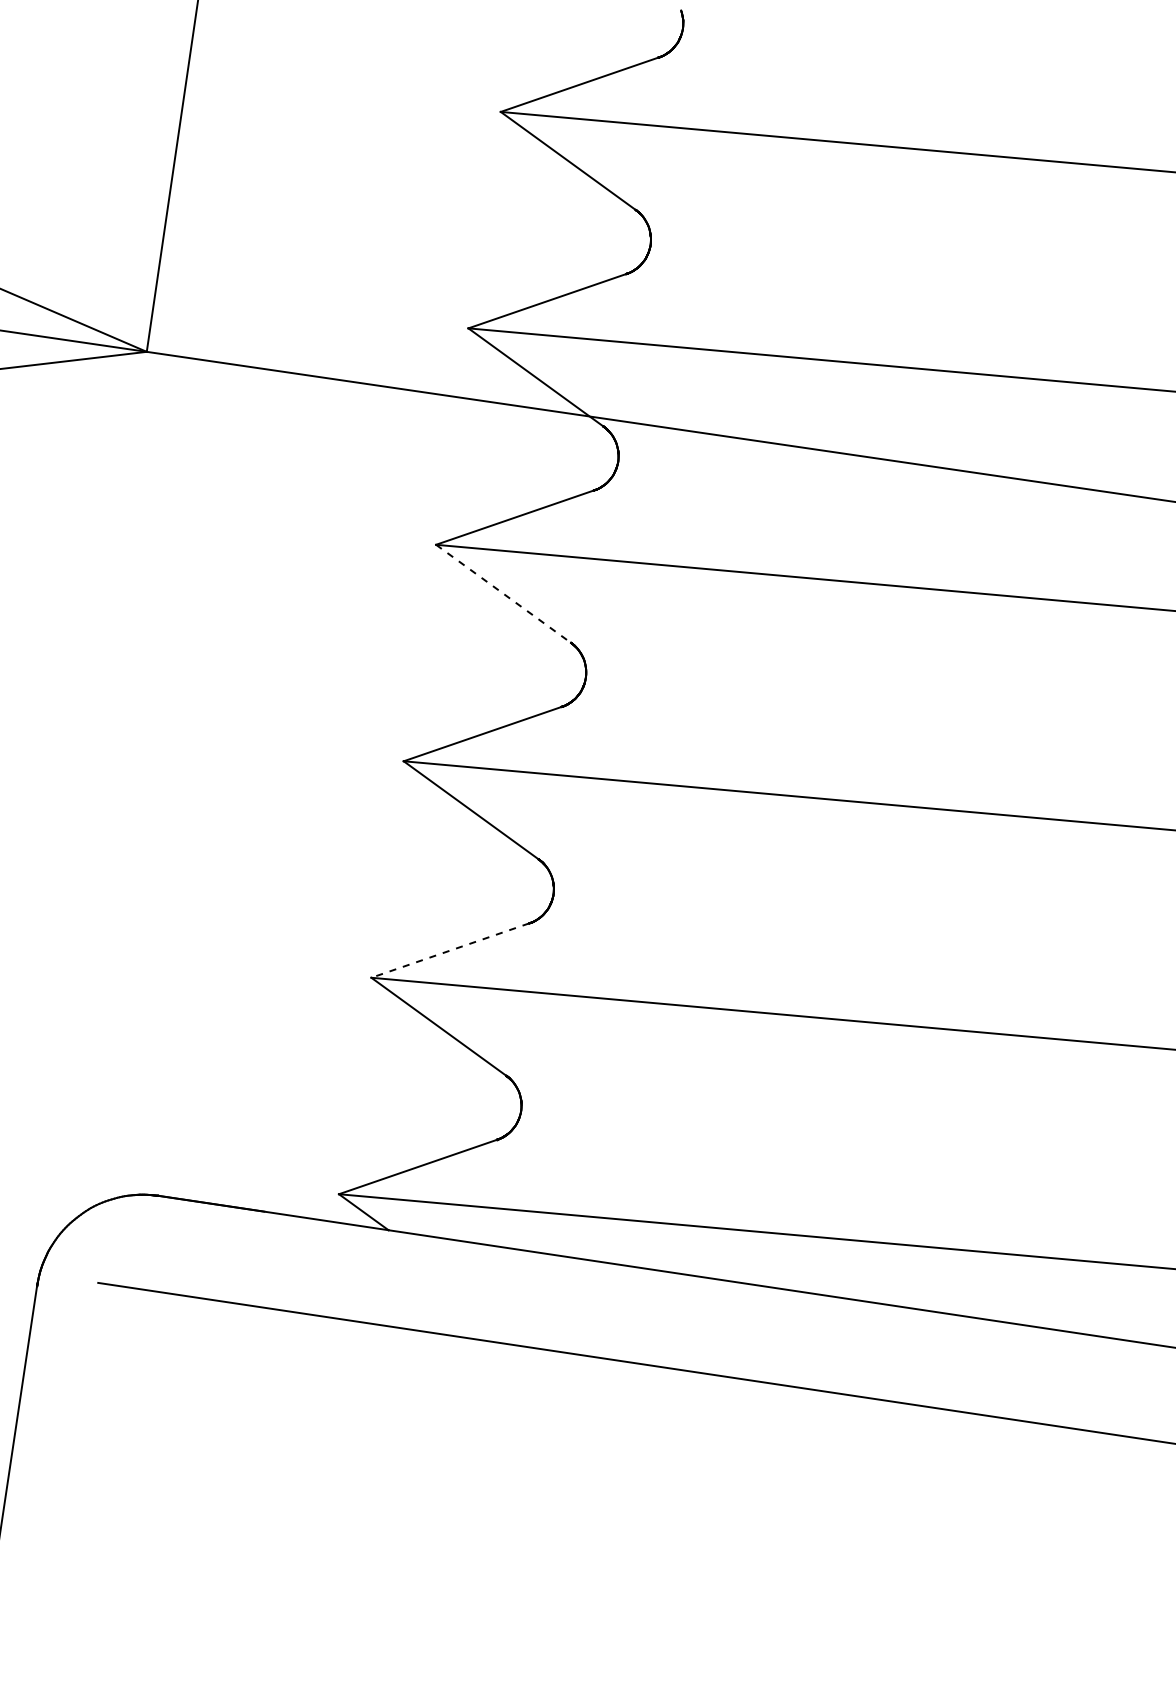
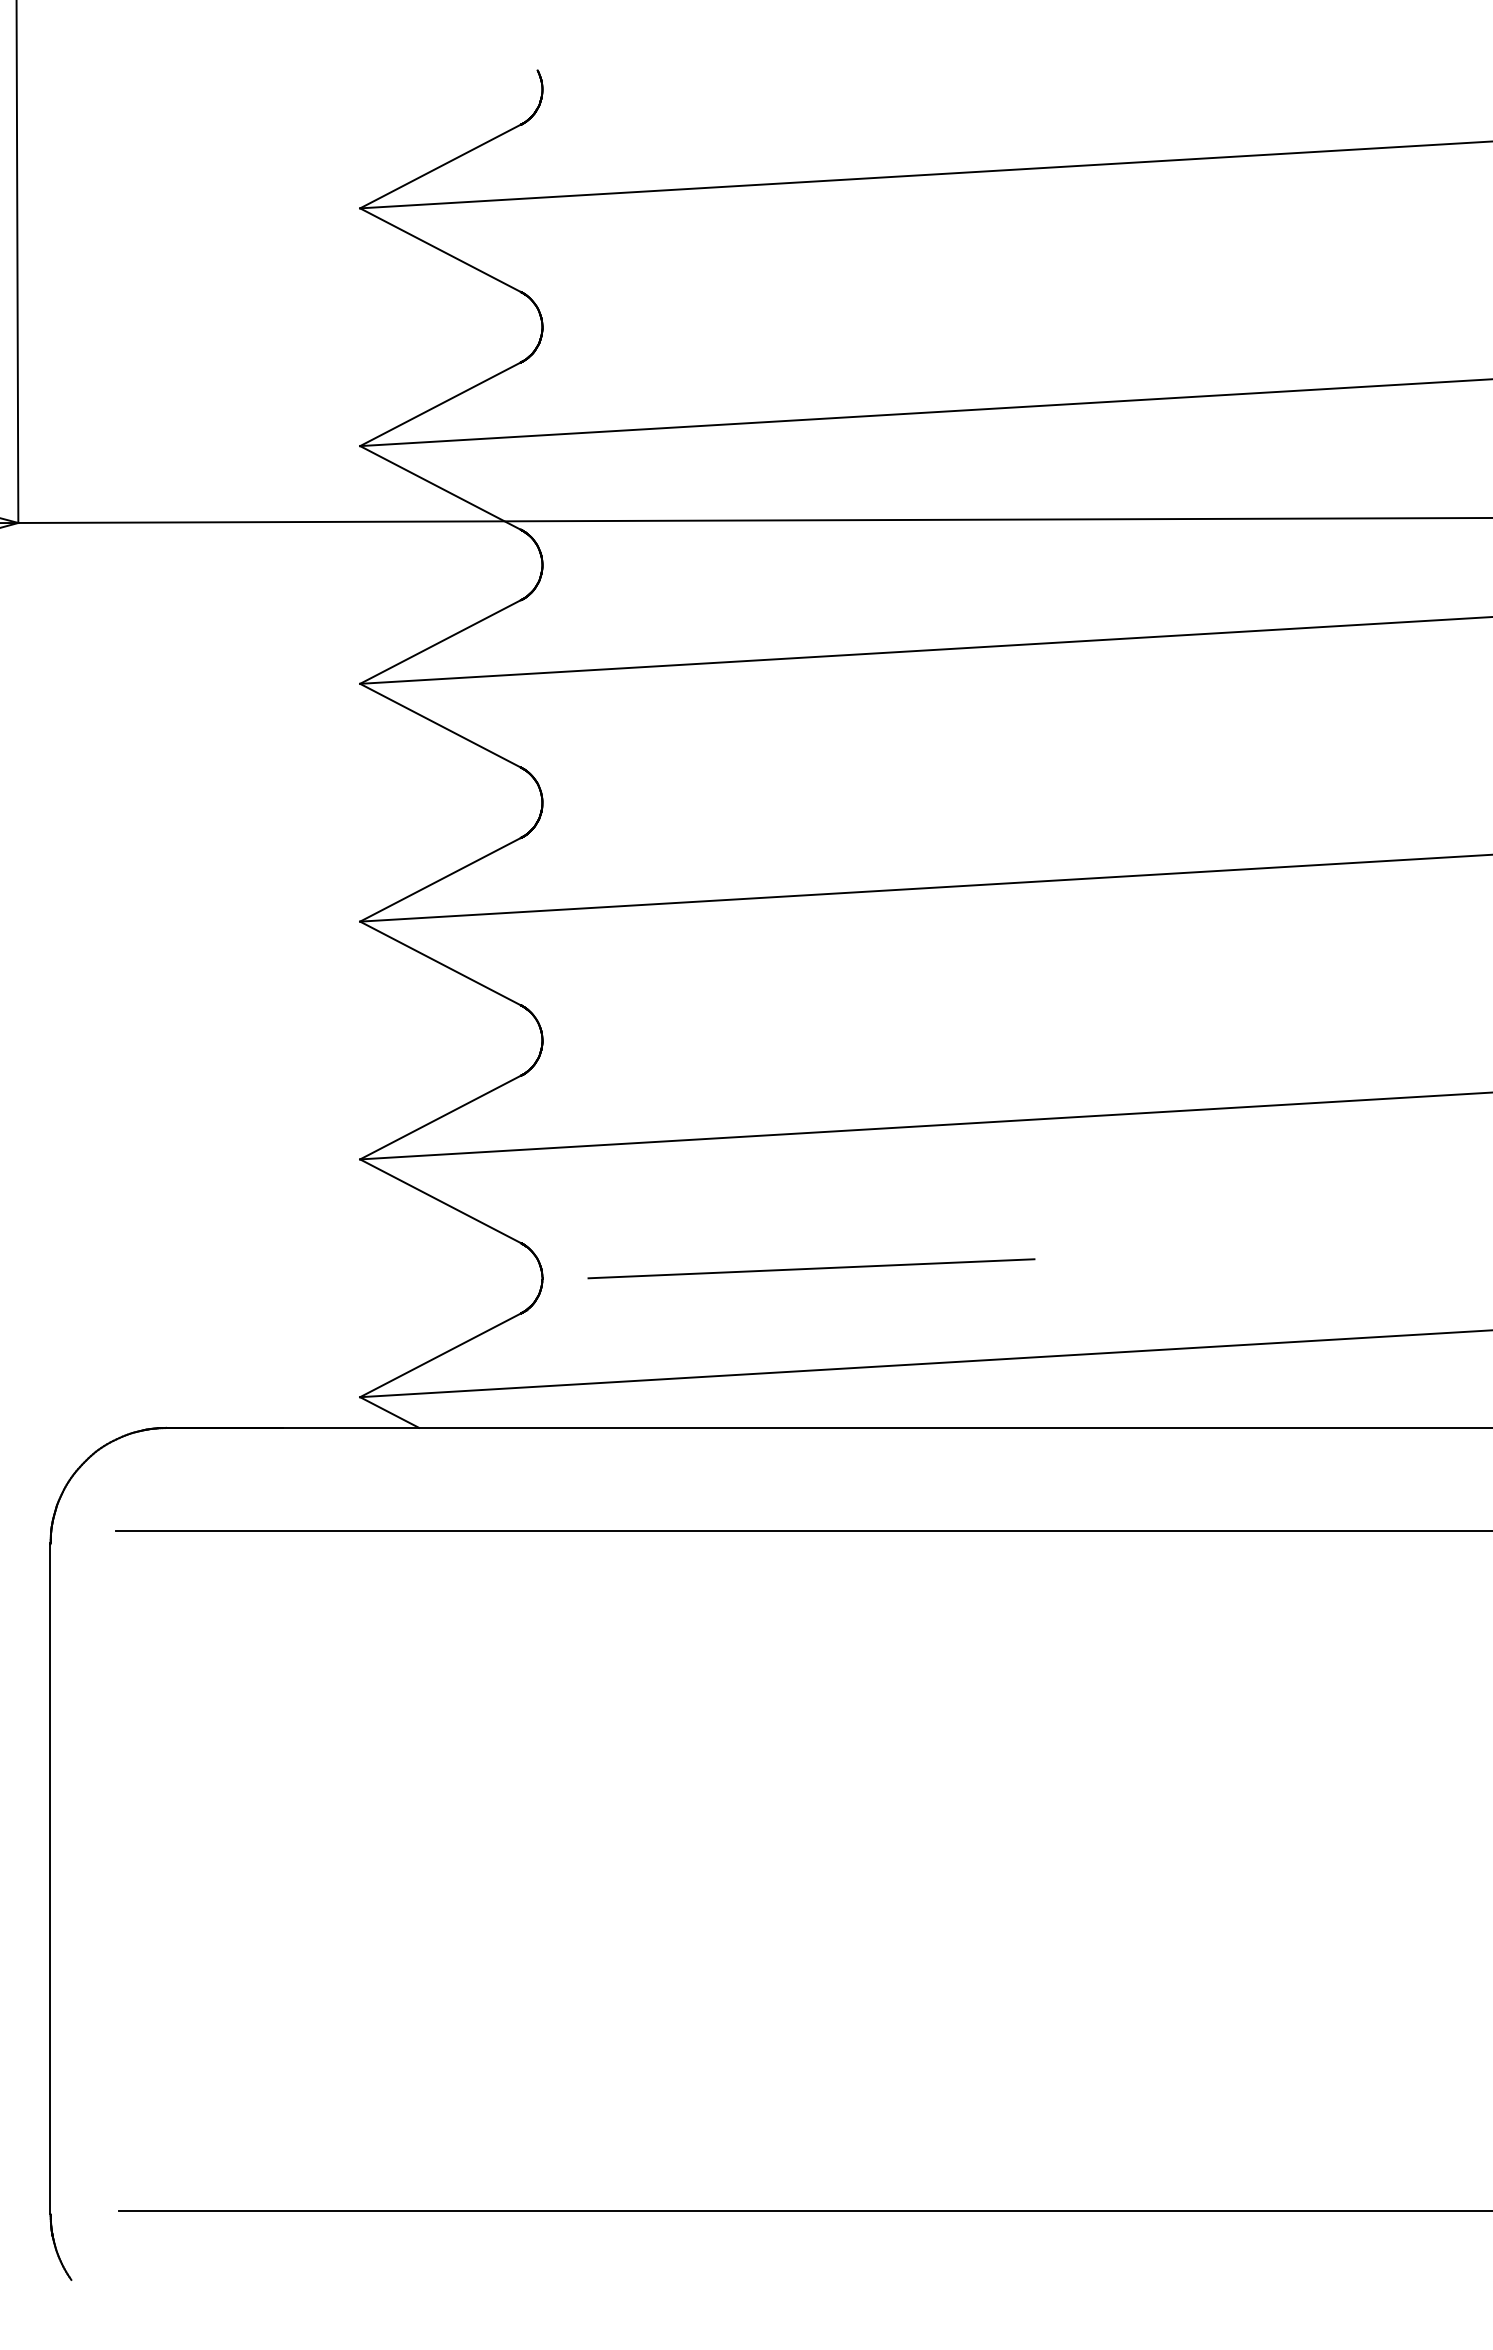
line: (503, 593) -> (440, 725), dashed -> solid
line: (450, 950) -> (440, 1117), dashed -> solid
line: (767, 1138) -> (811, 1268), added

